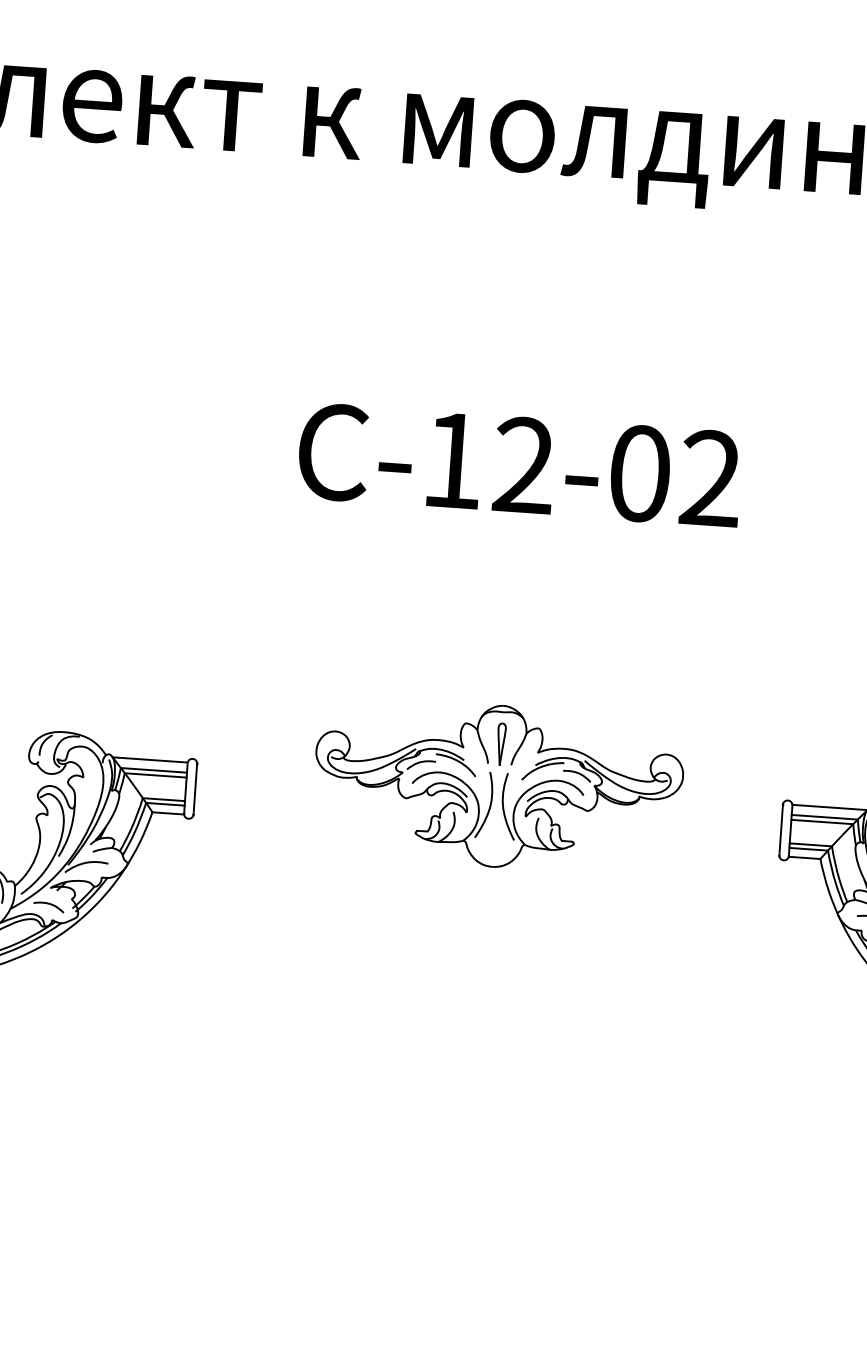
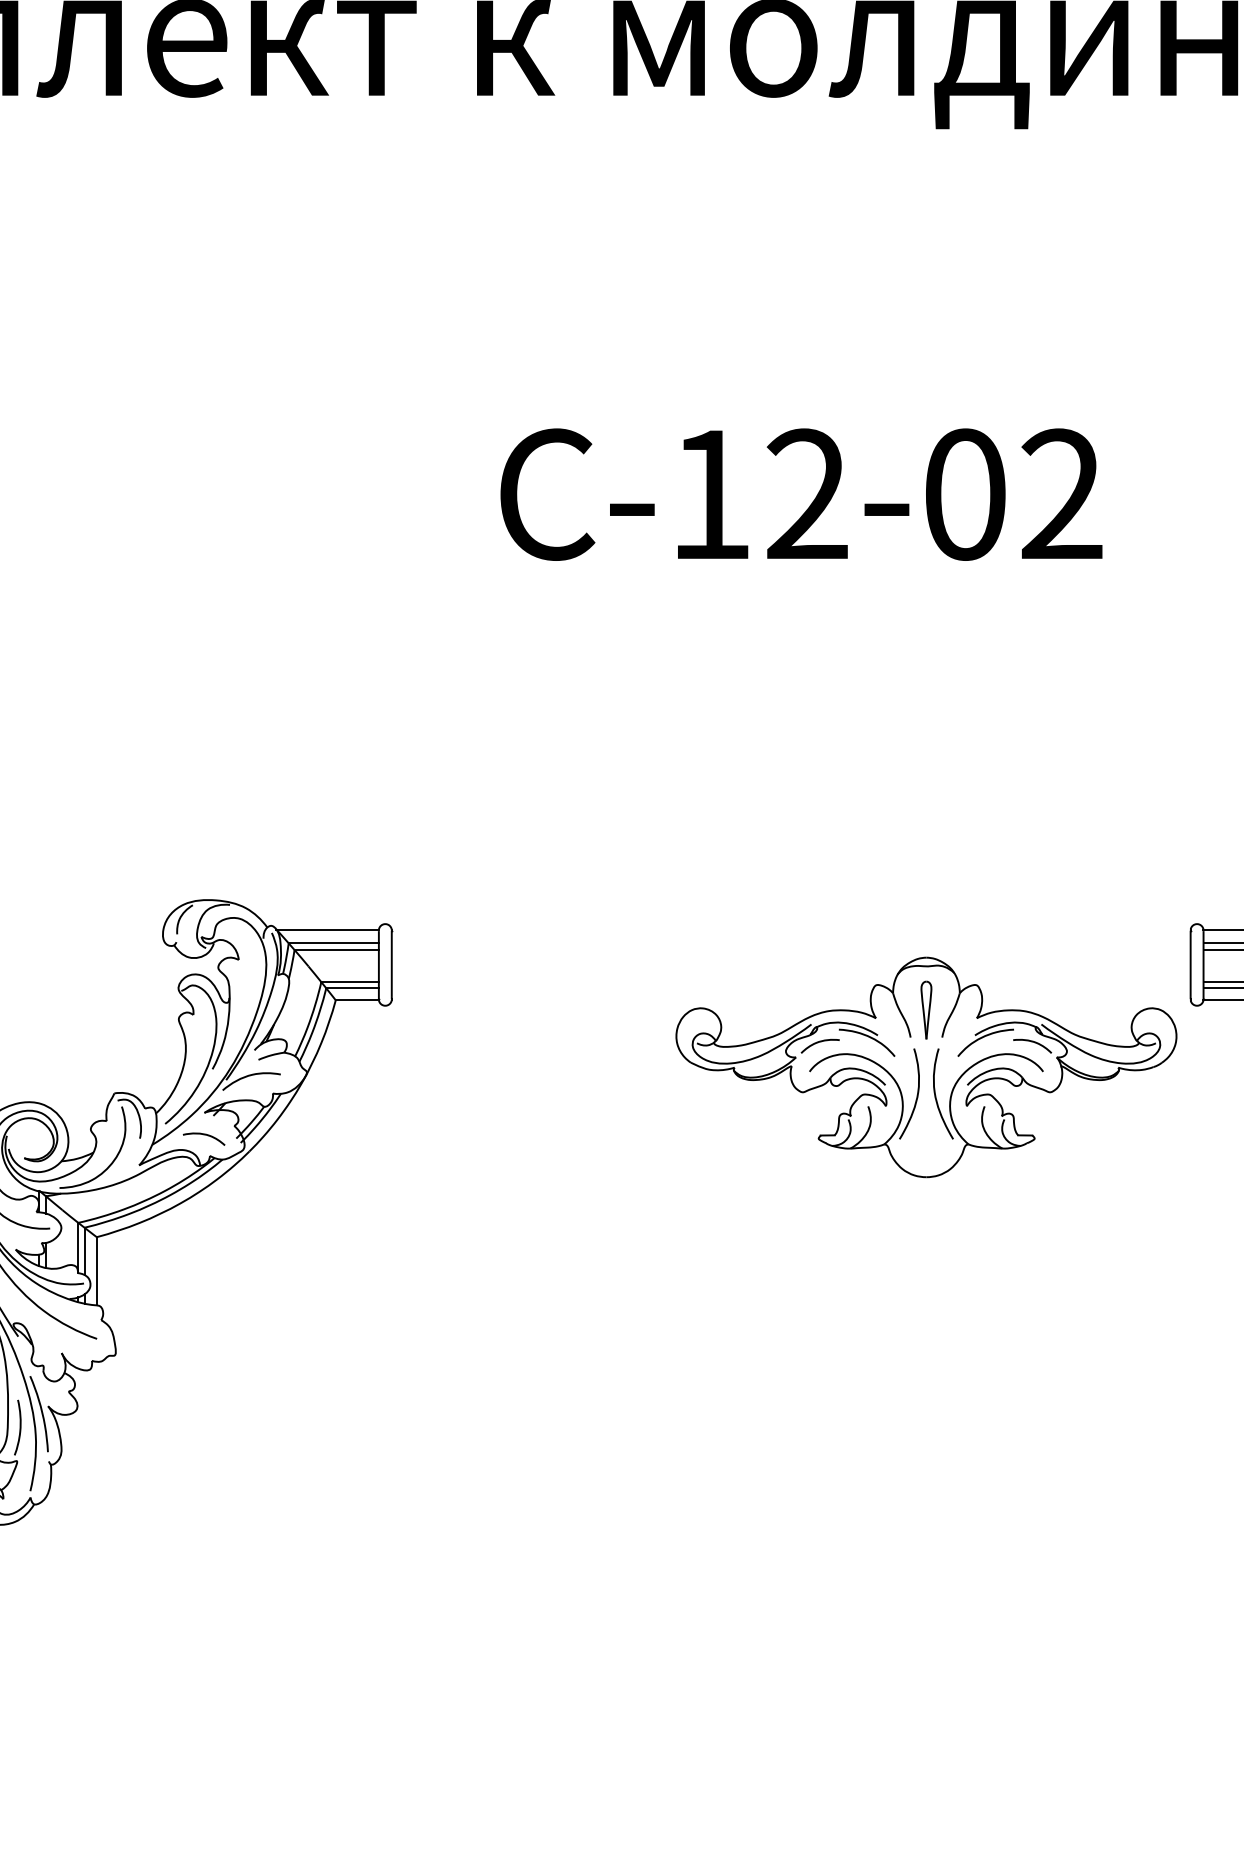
part: (498, 786) -> (926, 1067), moved

